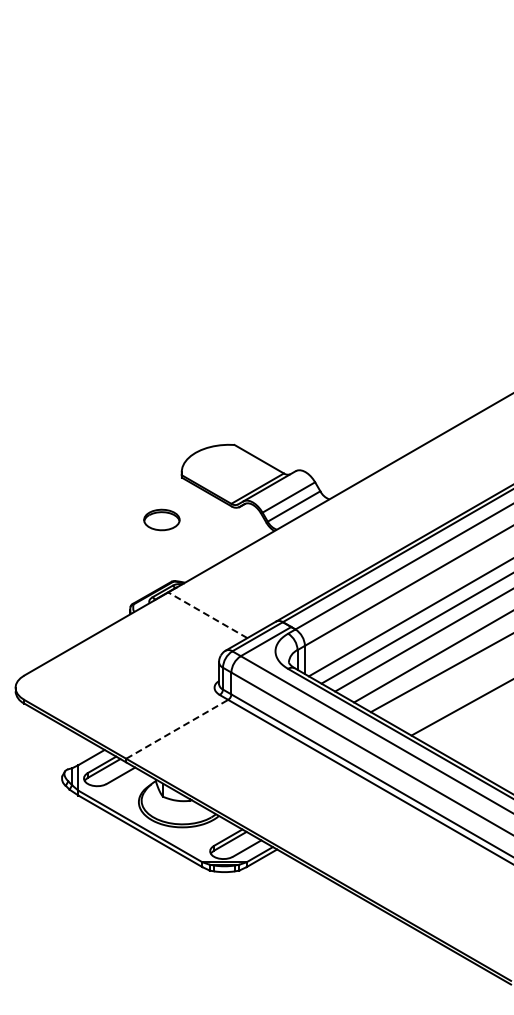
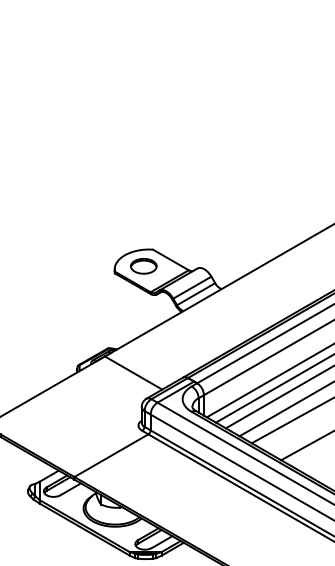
part: (161, 519) -> (143, 265), moved
line: (207, 615) -> (133, 373), dashed -> solid
line: (177, 729) -> (111, 455), dashed -> solid

